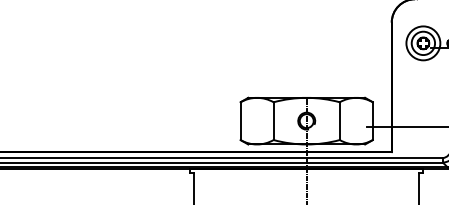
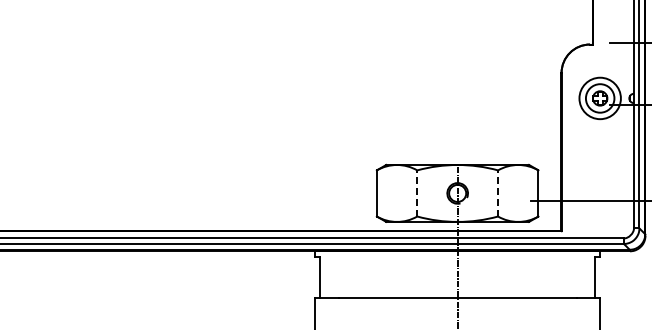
line: (273, 120) -> (417, 192), solid -> dashed
line: (340, 120) -> (498, 192), solid -> dashed

